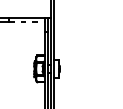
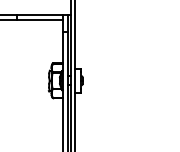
line: (27, 22) -> (40, 19), dashed -> solid

